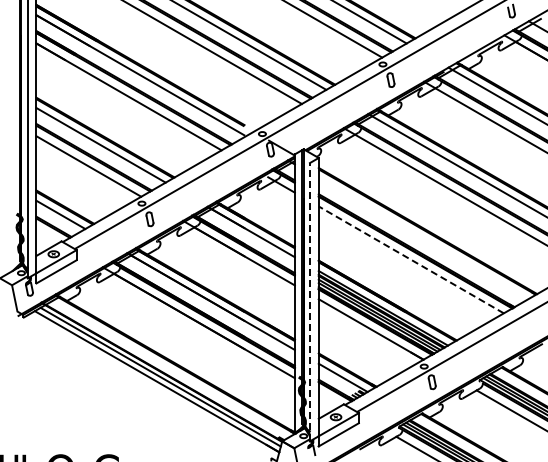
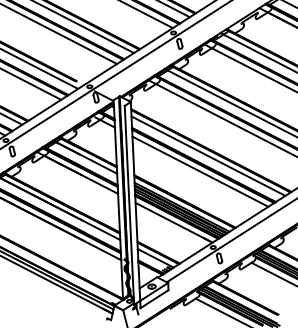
line: (423, 238) -> (208, 156), added
line: (411, 259) -> (200, 171), dashed -> solid
line: (309, 301) -> (129, 204), dashed -> solid

